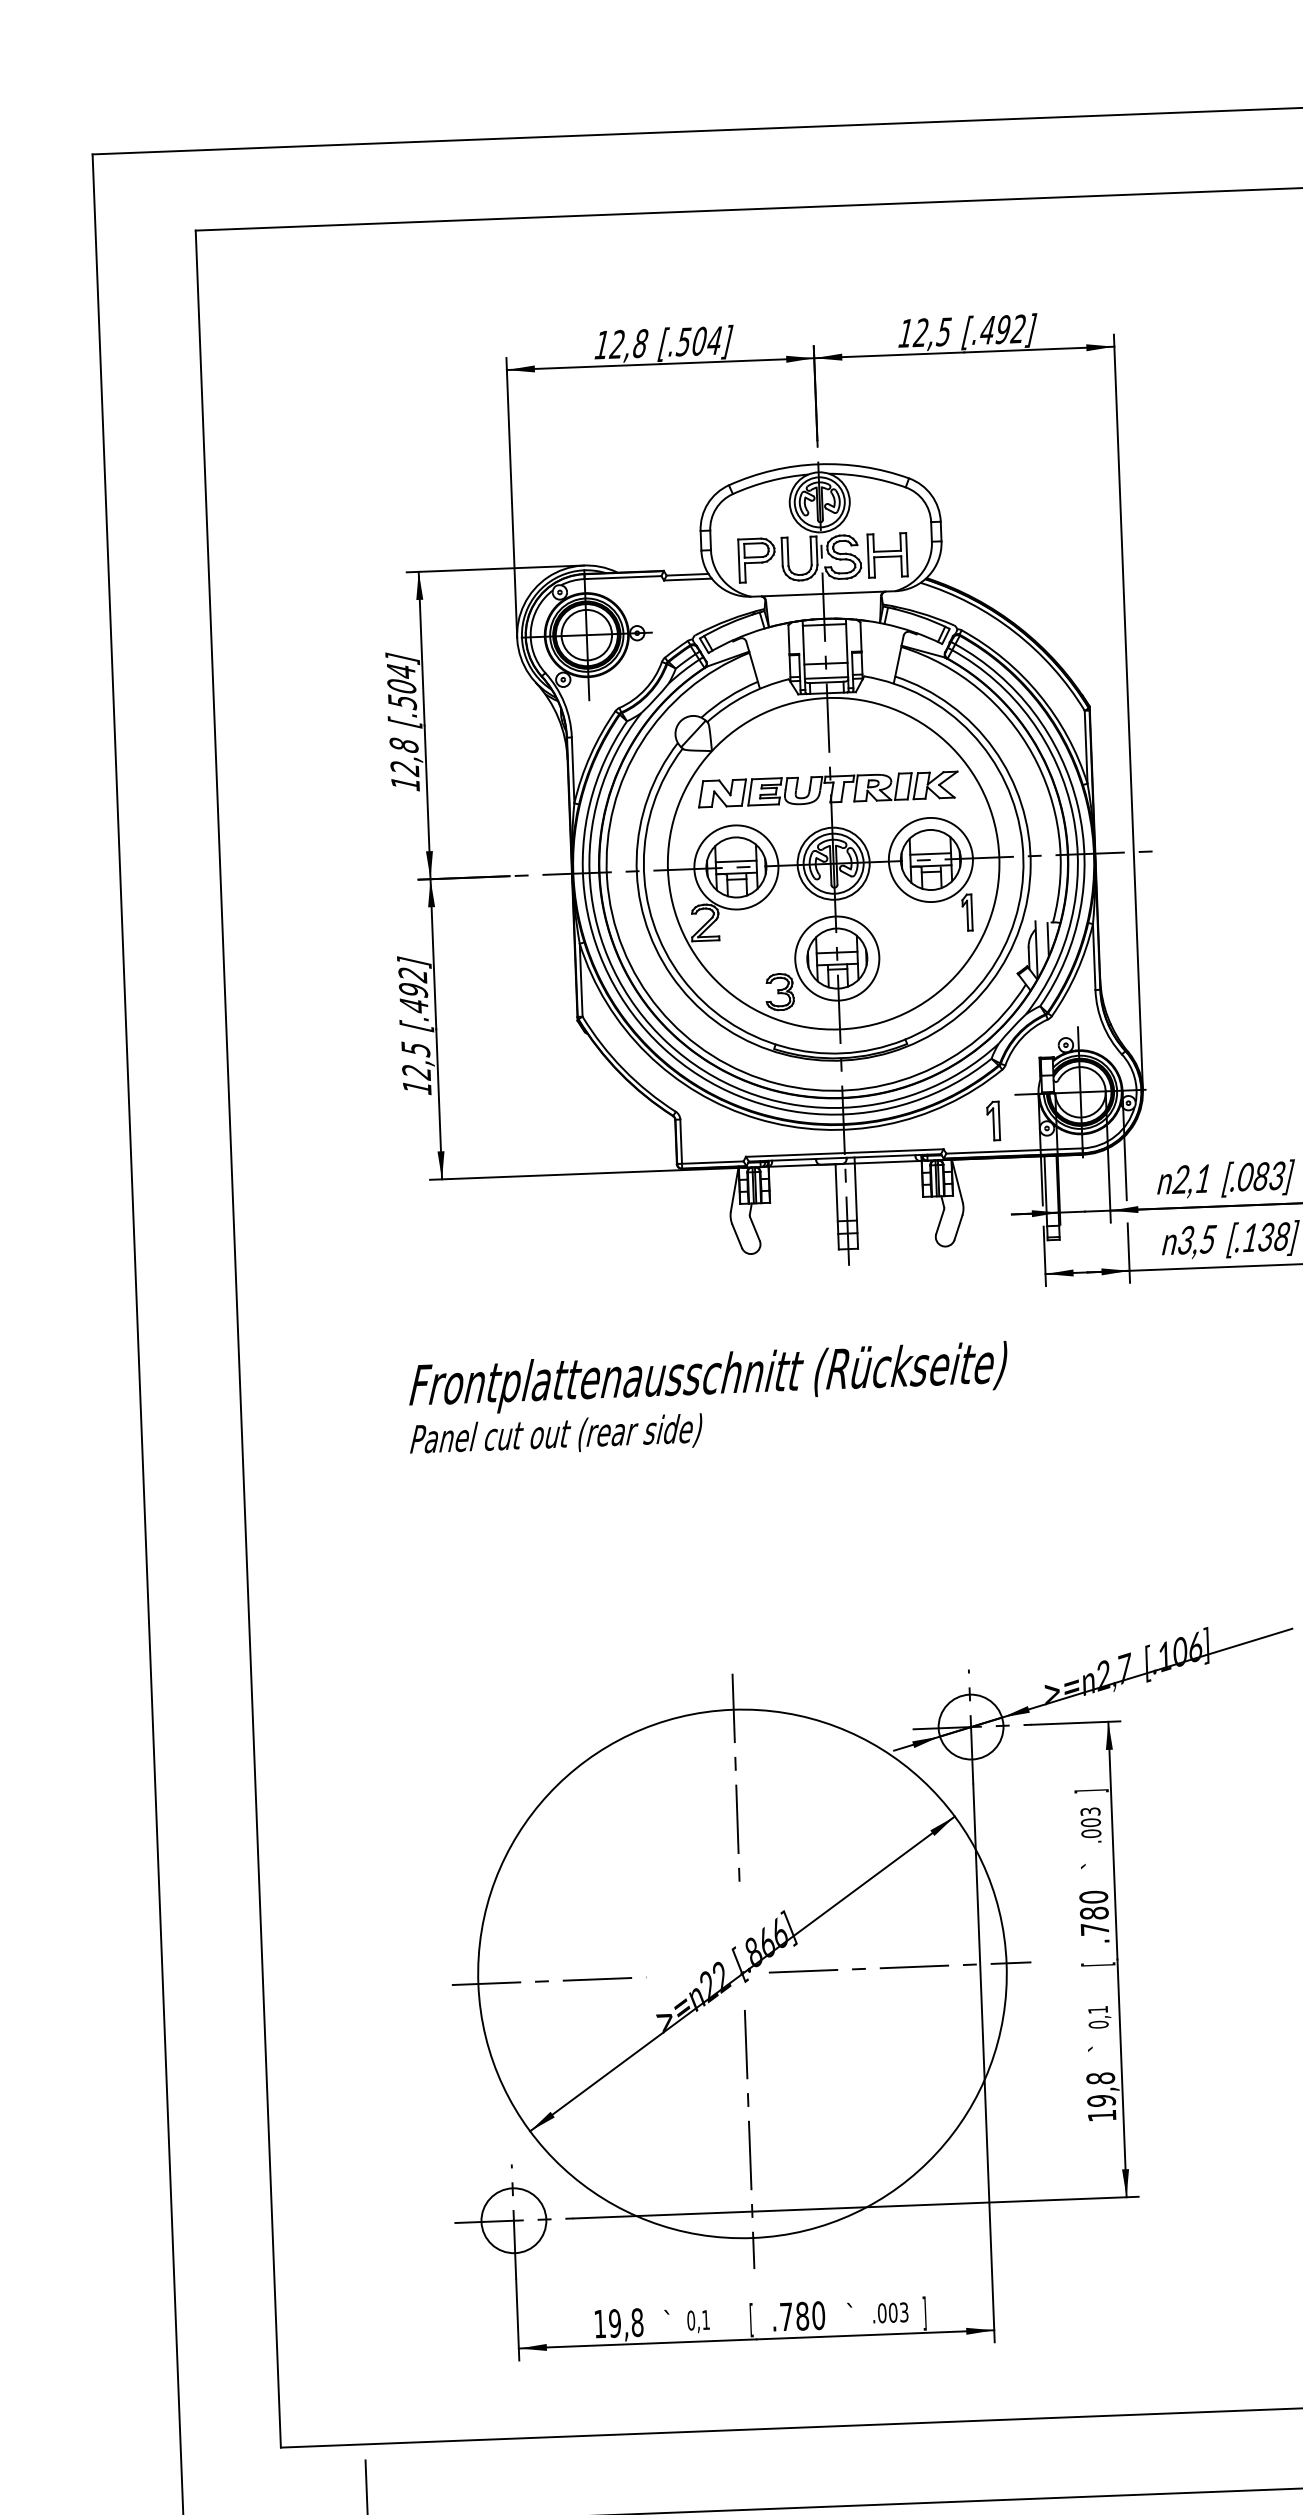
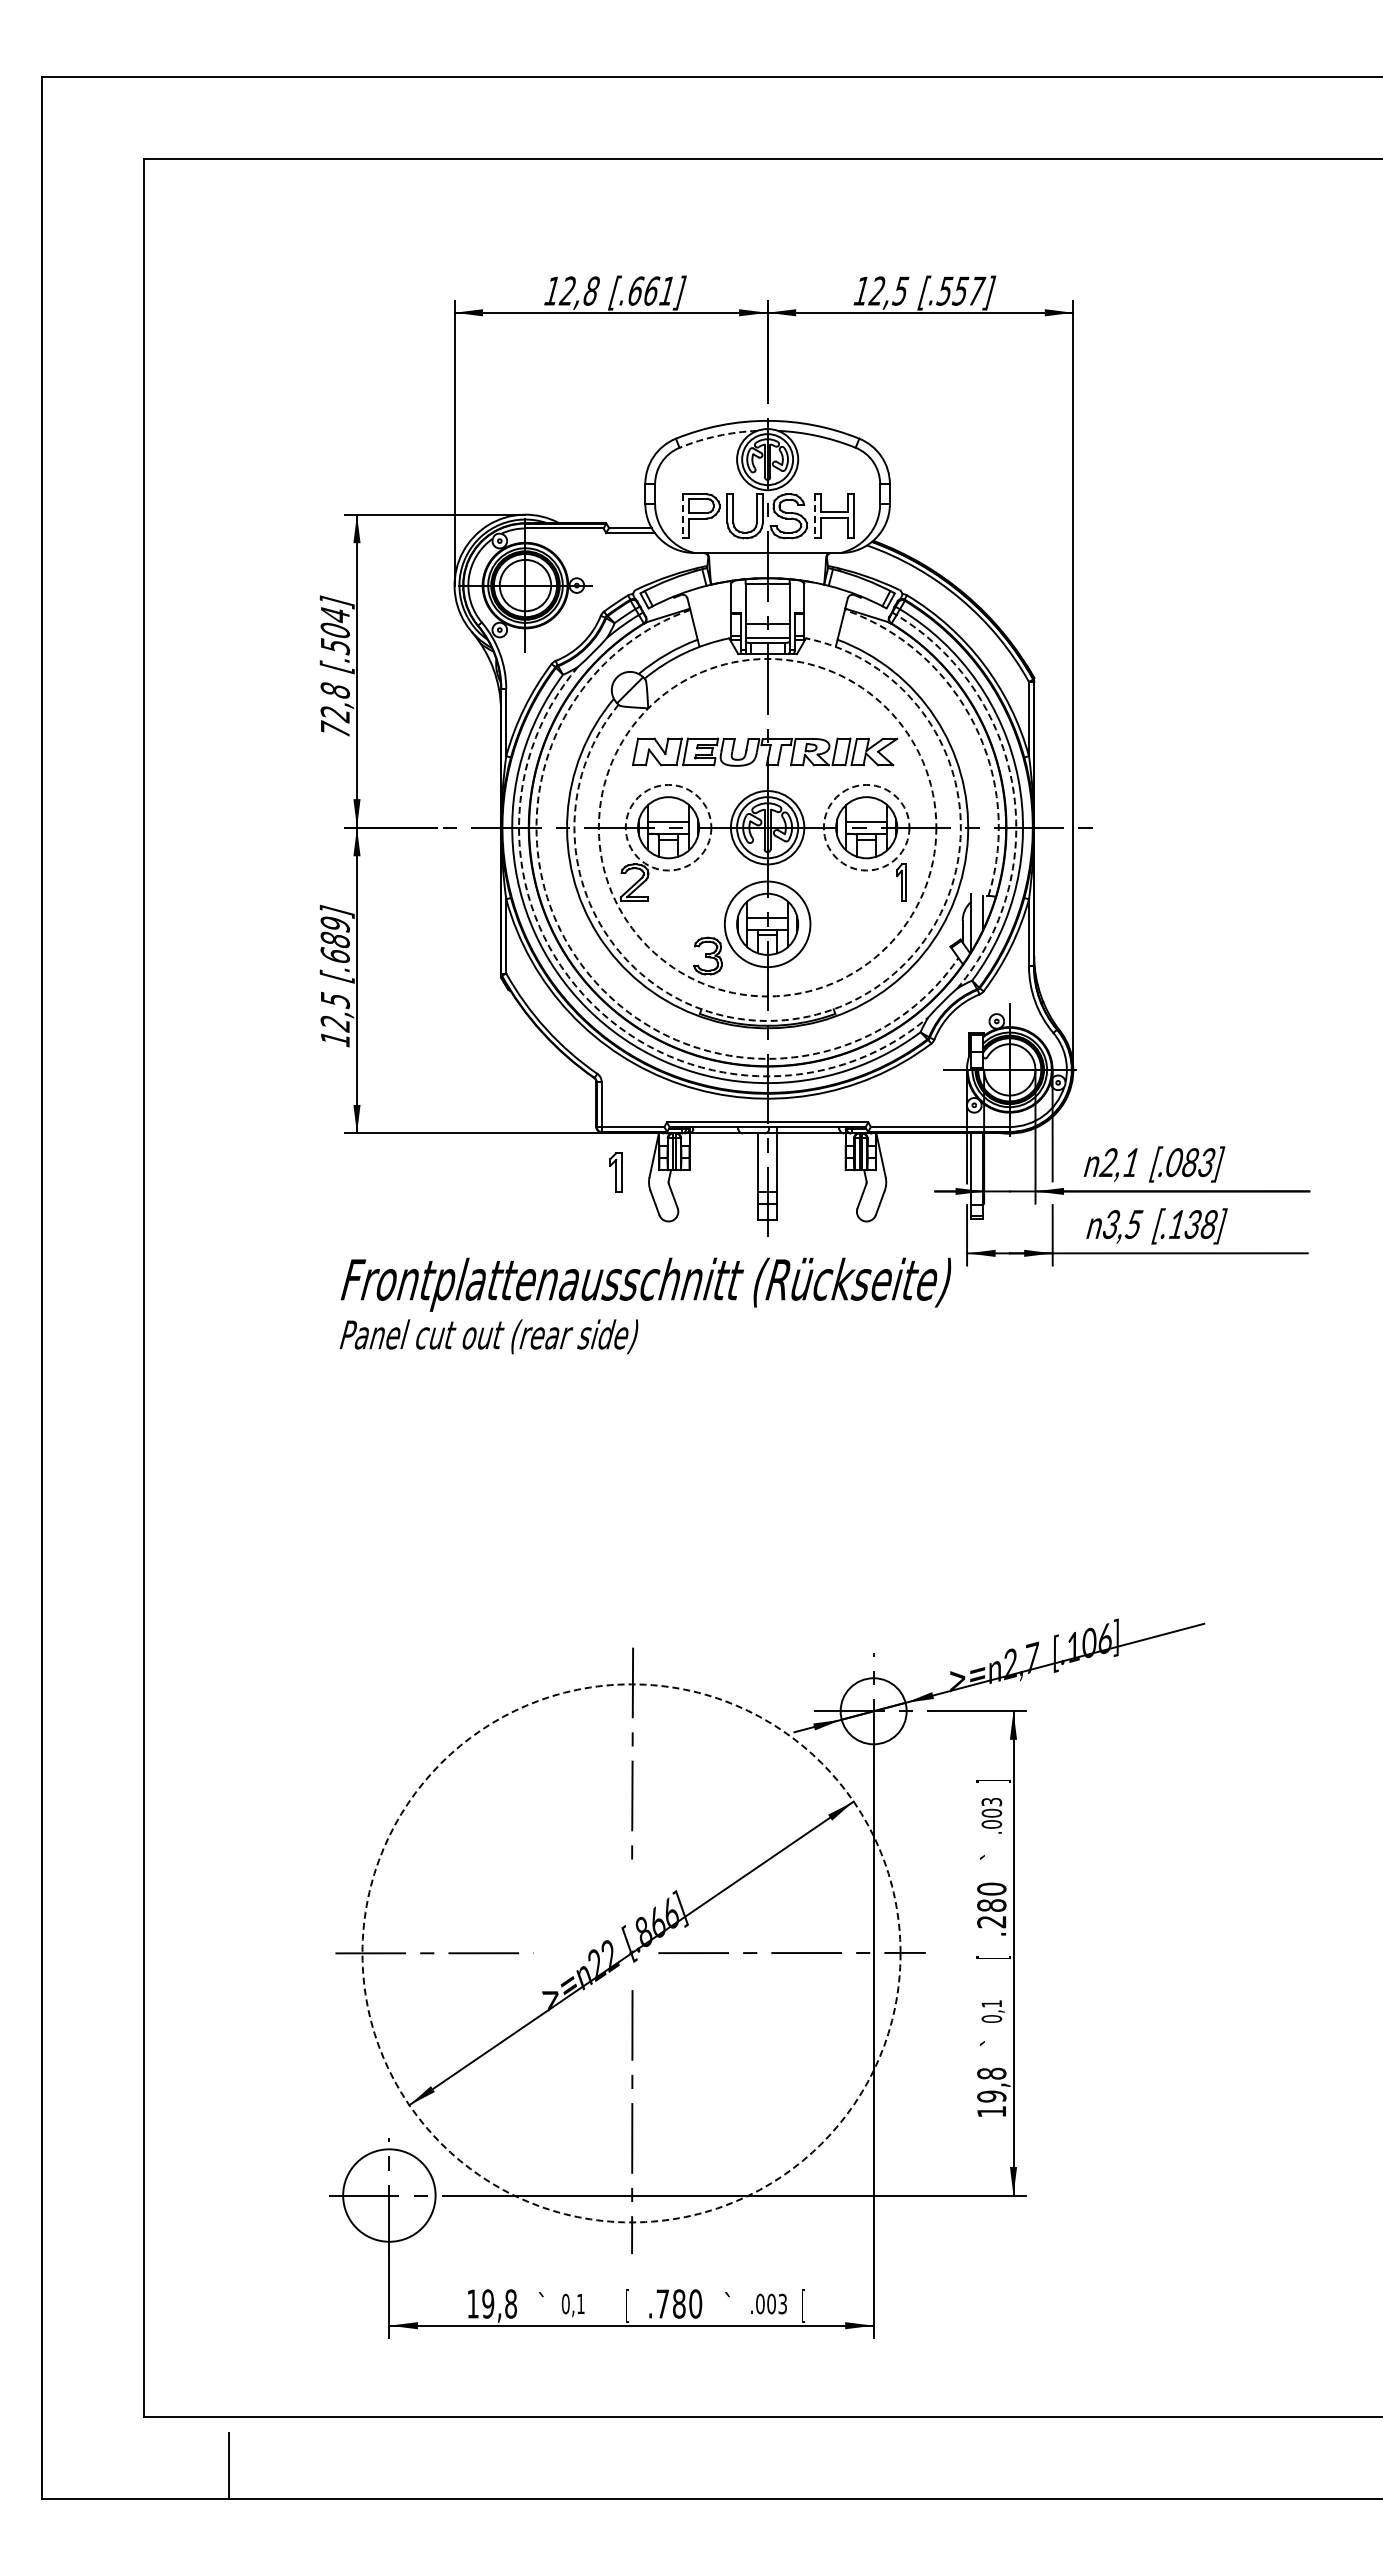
text: (1003, 329) -> (961, 290), [.492] -> [.557]
text: (698, 340) -> (650, 290), [.504] -> [.661]
arc: (769, 481) -> (717, 436), solid -> dashed
line: (867, 556) -> (814, 516), solid -> dashed
line: (739, 561) -> (683, 516), solid -> dashed
arc: (1032, 754) -> (974, 724), solid -> dashed
text: (405, 782) -> (335, 728), 12,8 -> 72,8
arc: (1073, 814) -> (1013, 787), solid -> dashed
circle: (930, 859) -> (866, 827), solid -> dashed
circle: (833, 863) -> (767, 827), solid -> dashed
circle: (736, 867) -> (668, 827), solid -> dashed
text: (413, 989) -> (335, 939), [.492] -> [.689]
arc: (659, 1008) -> (584, 968), solid -> dashed
arc: (904, 1039) -> (832, 1009), solid -> dashed
arc: (667, 1042) -> (591, 1003), solid -> dashed
part: (992, 1120) -> (615, 1172), moved
text: (708, 1399) -> (645, 1305), moved
text: (1094, 1929) -> (991, 1922), .780 -> .280
circle: (742, 1974) -> (631, 1953), solid -> dashed
circle: (514, 2220) -> (389, 2195), size x1.4
text: (924, 2313) -> (803, 2305), ] -> [

